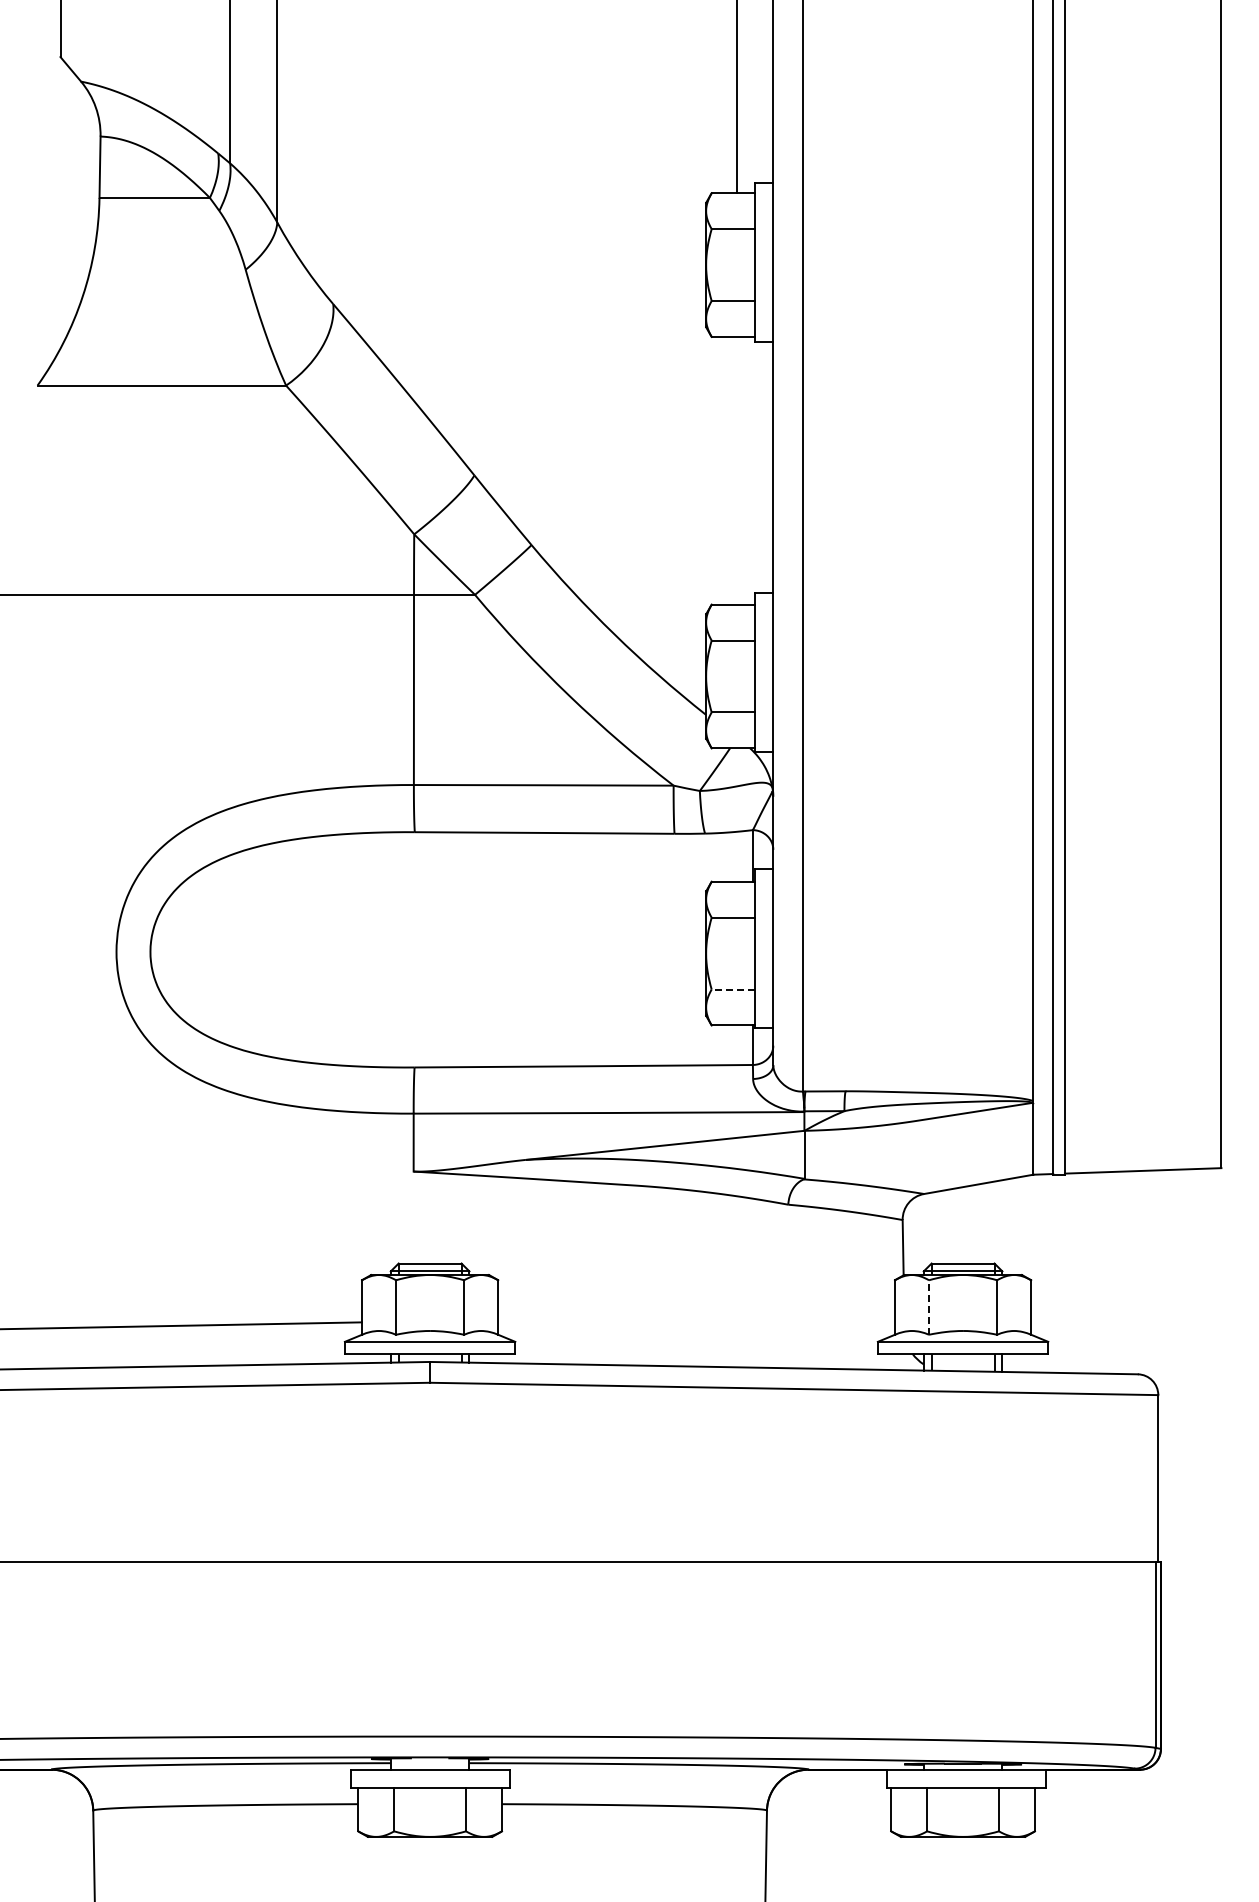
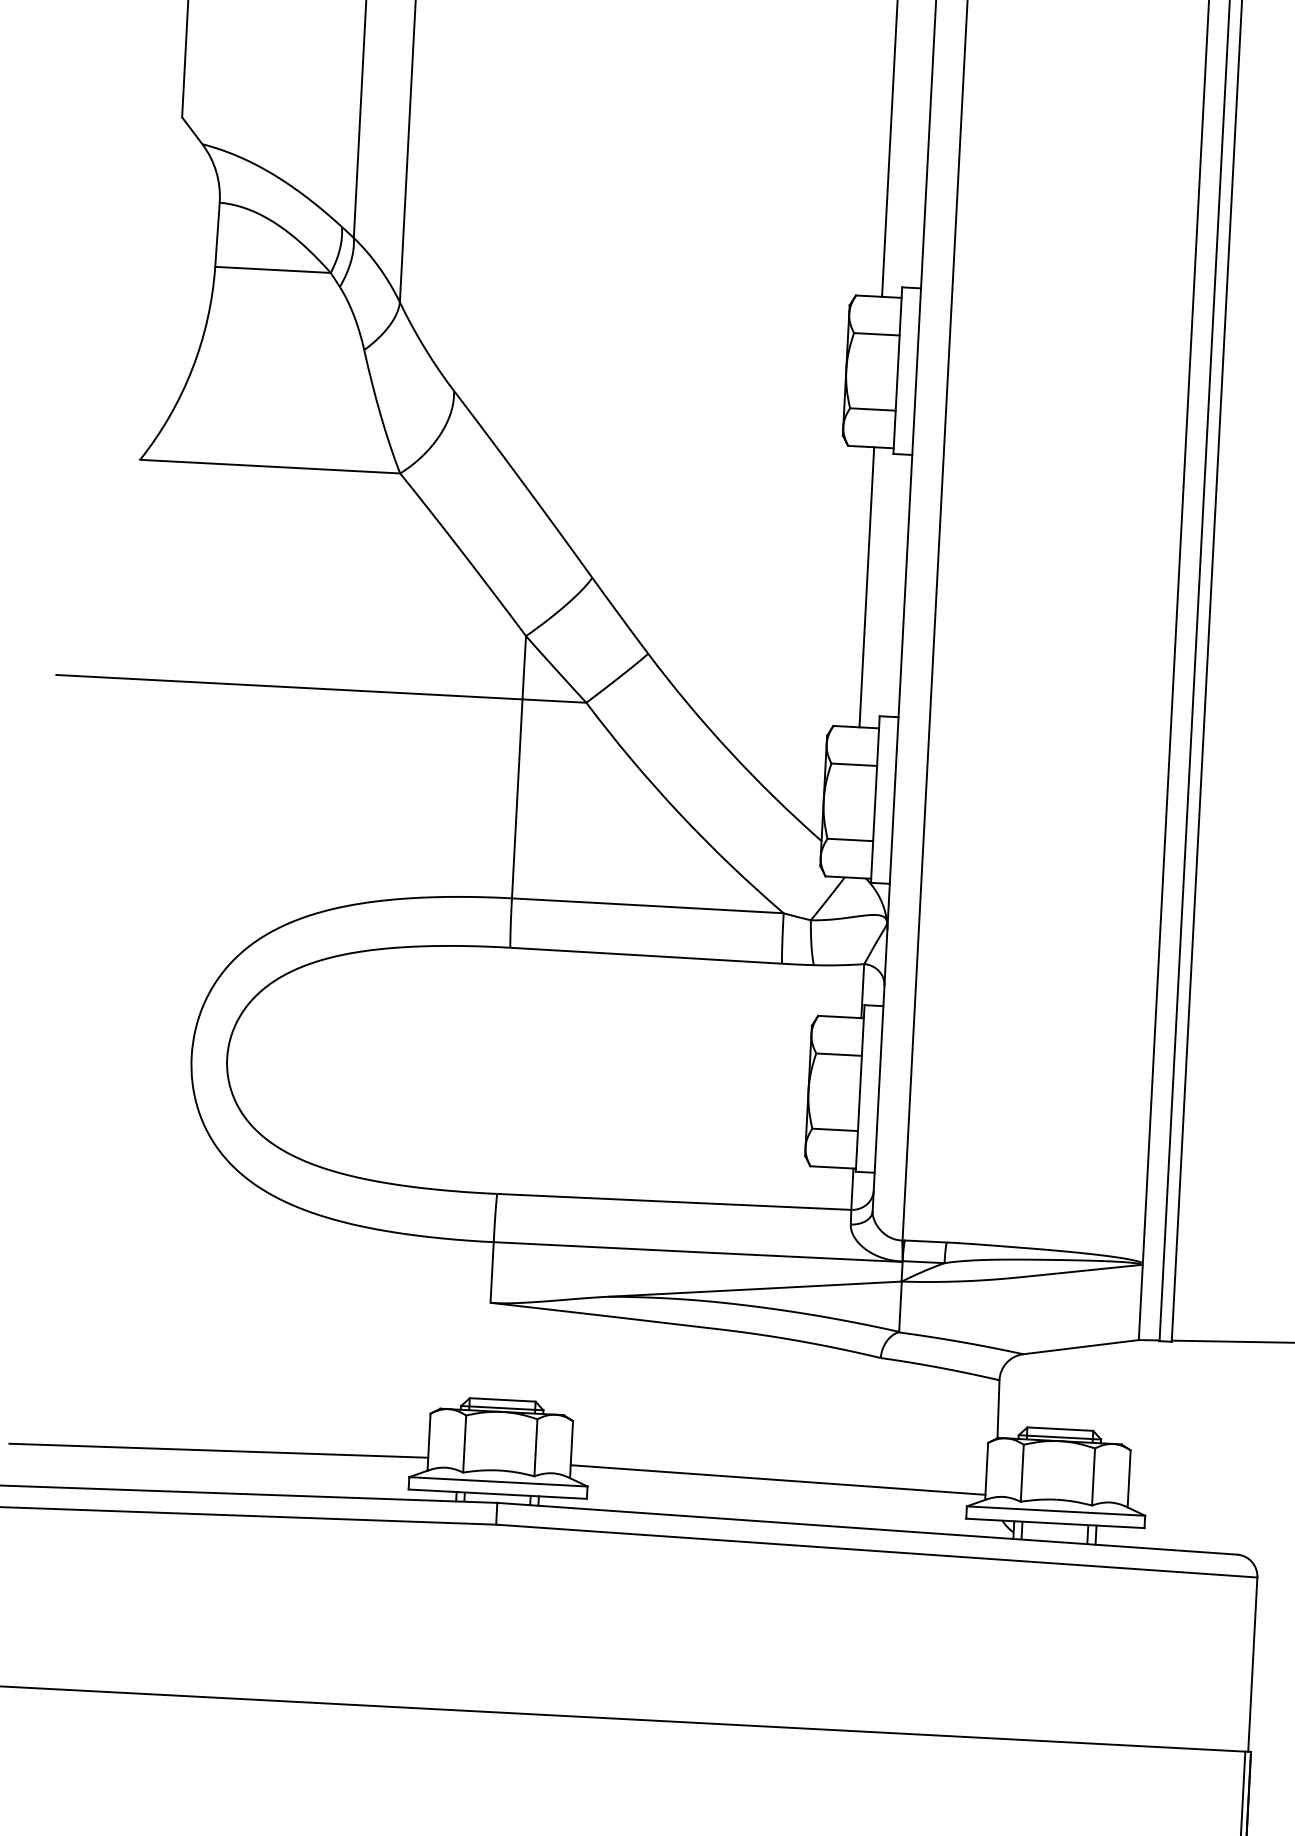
line: (736, 470) -> (866, 586), added
line: (733, 989) -> (835, 1129), dashed -> solid
line: (929, 1307) -> (1022, 1473), dashed -> solid
line: (696, 1325) -> (778, 1479), added

